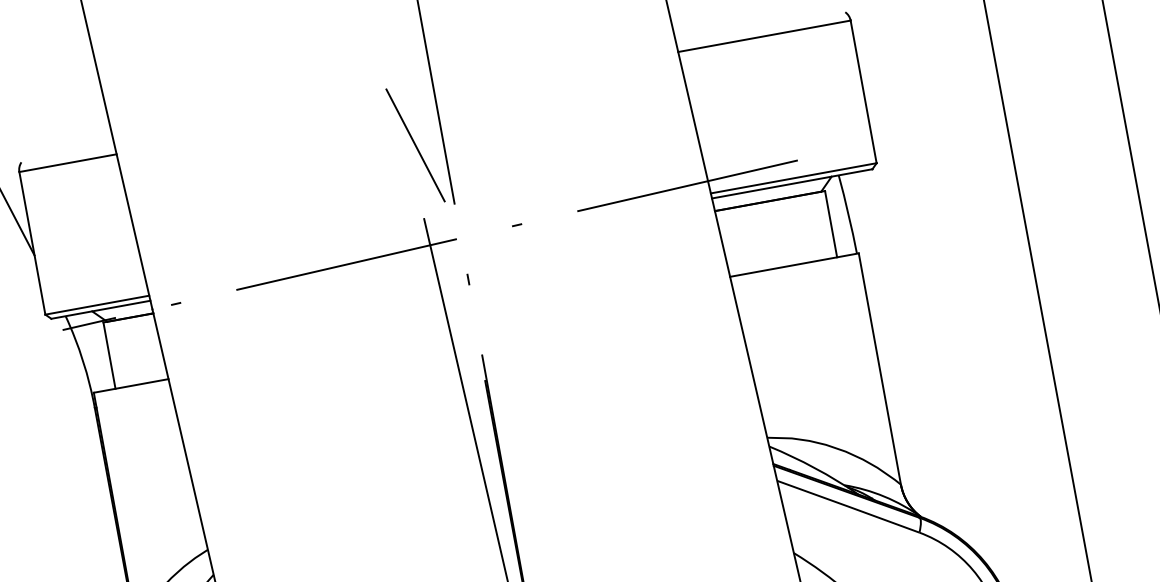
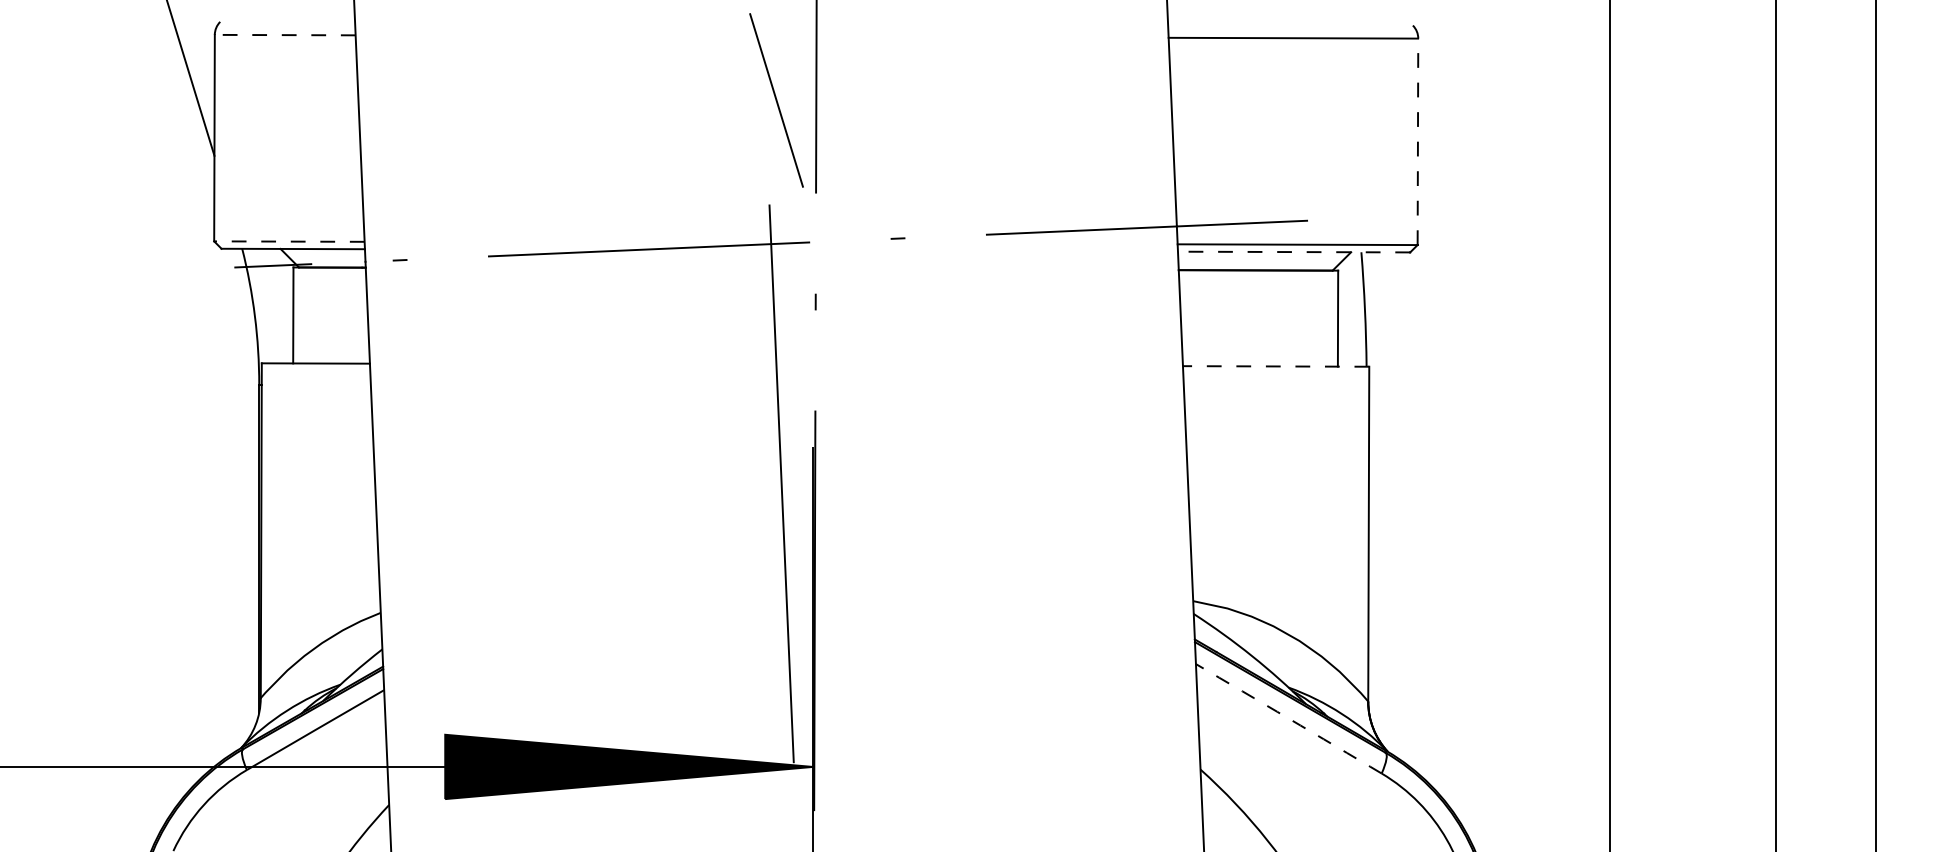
line: (863, 91) -> (1417, 141), solid -> dashed
line: (67, 163) -> (284, 35), solid -> dashed
line: (791, 184) -> (1293, 252), solid -> dashed
line: (794, 265) -> (1275, 366), solid -> dashed
line: (96, 305) -> (288, 241), solid -> dashed
arc: (848, 506) -> (1288, 718), solid -> dashed

